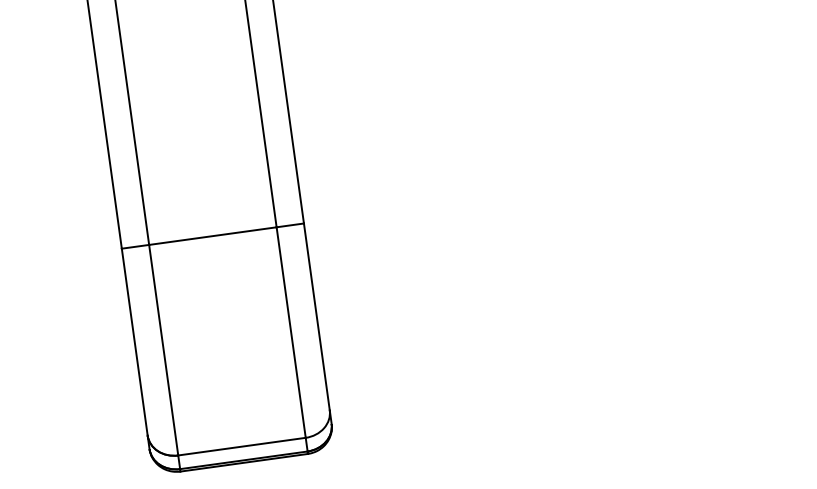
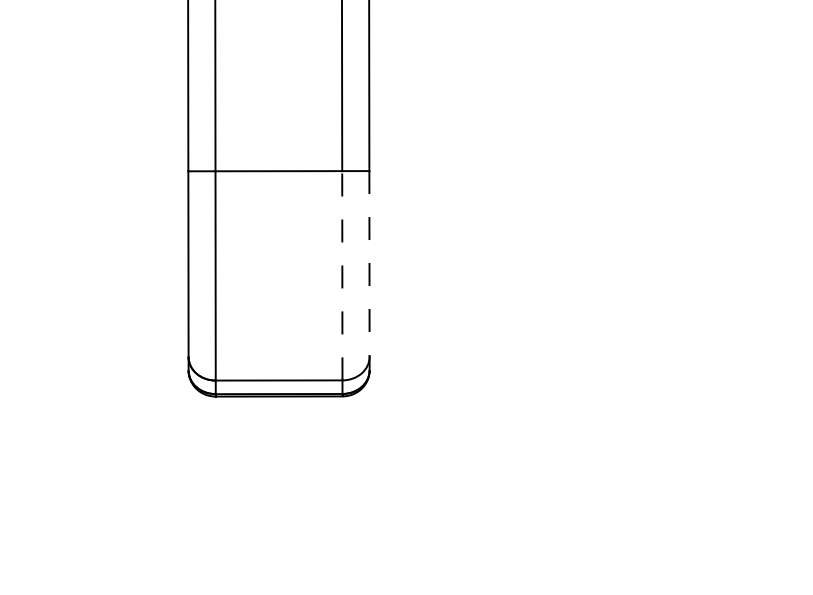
line: (316, 316) -> (369, 263), solid -> dashed
line: (291, 332) -> (342, 275), solid -> dashed

